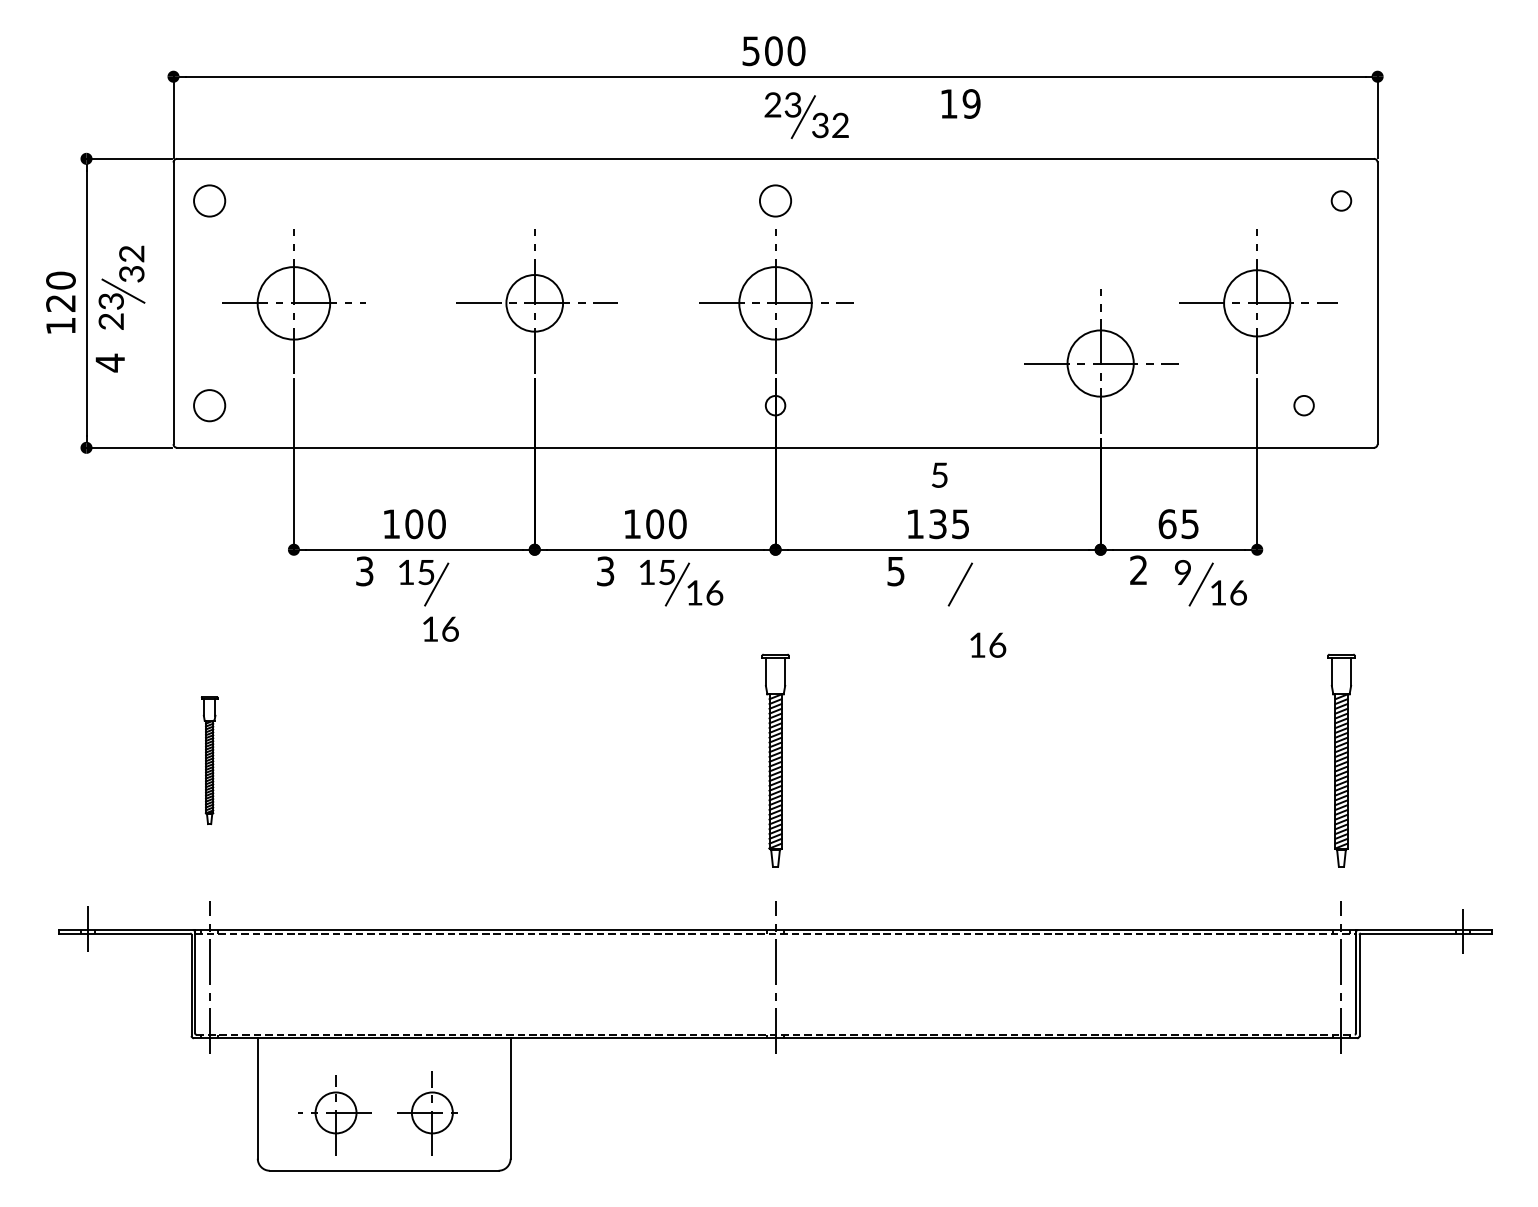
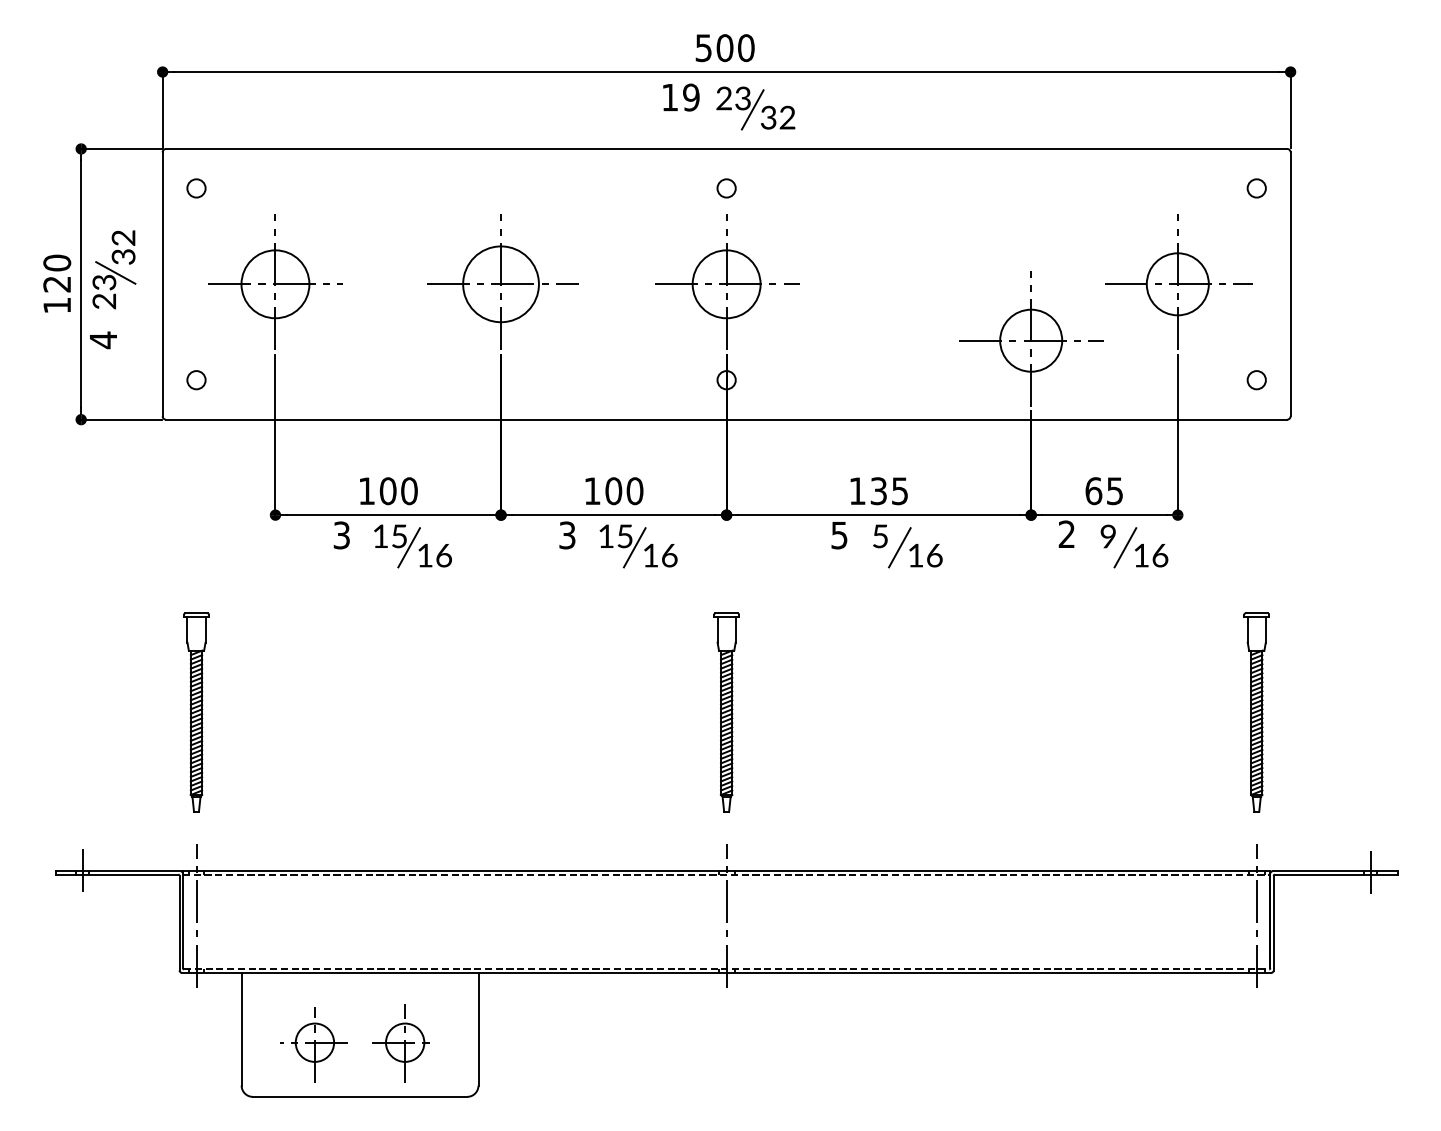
text: (961, 103) -> (681, 97), moved
circle: (209, 201) -> (196, 188), size x0.62
circle: (775, 201) -> (726, 188), size x0.62
circle: (534, 303) -> (500, 284), size x1.43
circle: (209, 406) -> (196, 380), size x0.62
circle: (1303, 406) -> (1256, 380), moved
text: (939, 475) -> (880, 536), moved
text: (440, 629) -> (434, 555), moved
text: (987, 645) -> (925, 555), moved
part: (209, 760) -> (196, 712), size x1.67

